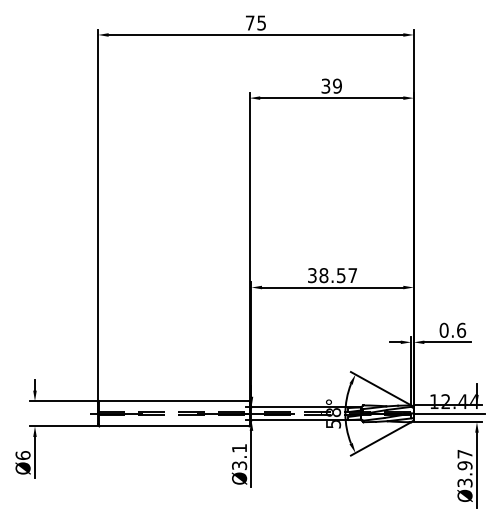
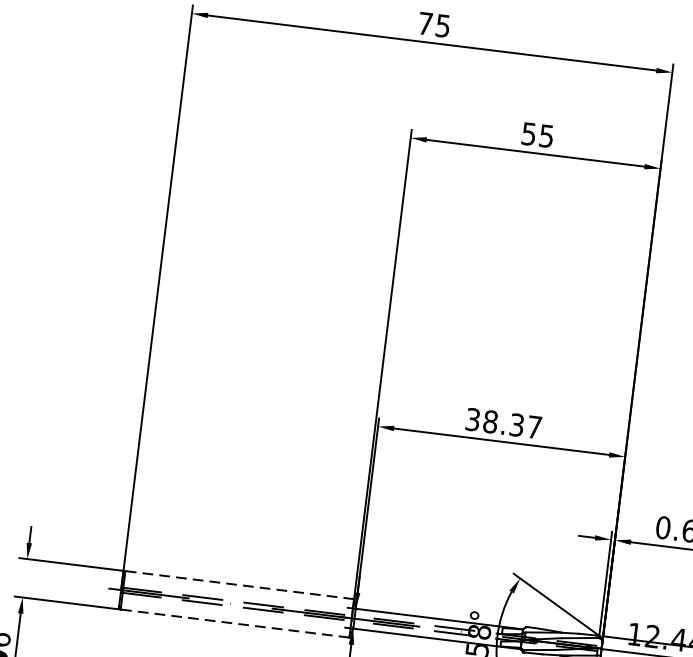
text: (331, 85) -> (537, 134), 39 -> 55
text: (341, 275) -> (517, 425), 38.57 -> 38.37
line: (174, 401) -> (239, 585), solid -> dashed
line: (174, 426) -> (234, 623), solid -> dashed

